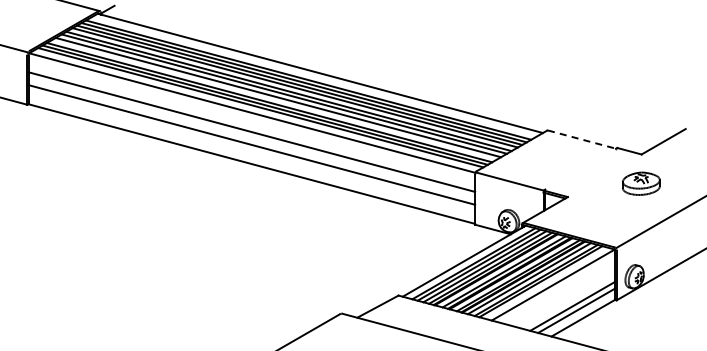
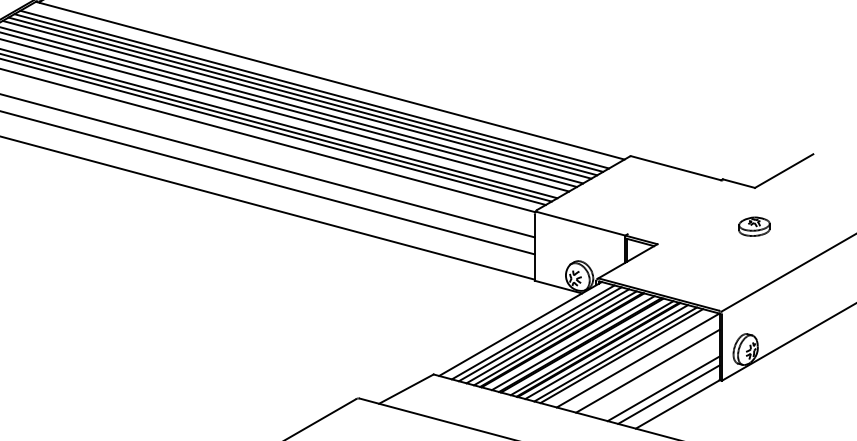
line: (582, 139) -> (676, 168), dashed -> solid
part: (640, 183) -> (753, 226), size x0.62
line: (560, 292) -> (647, 370), added

